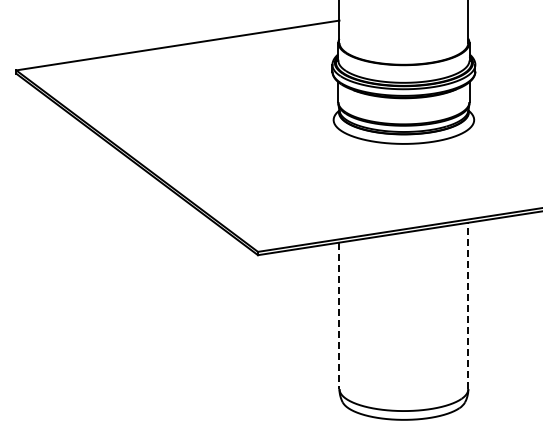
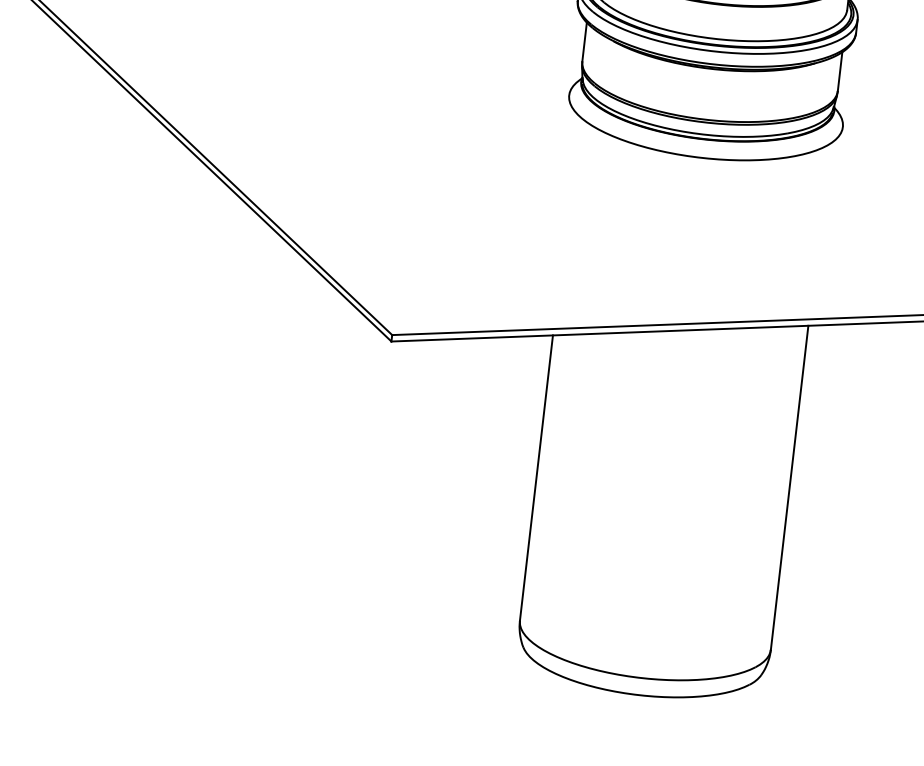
line: (468, 305) -> (790, 486), dashed -> solid
line: (339, 316) -> (536, 479), dashed -> solid

